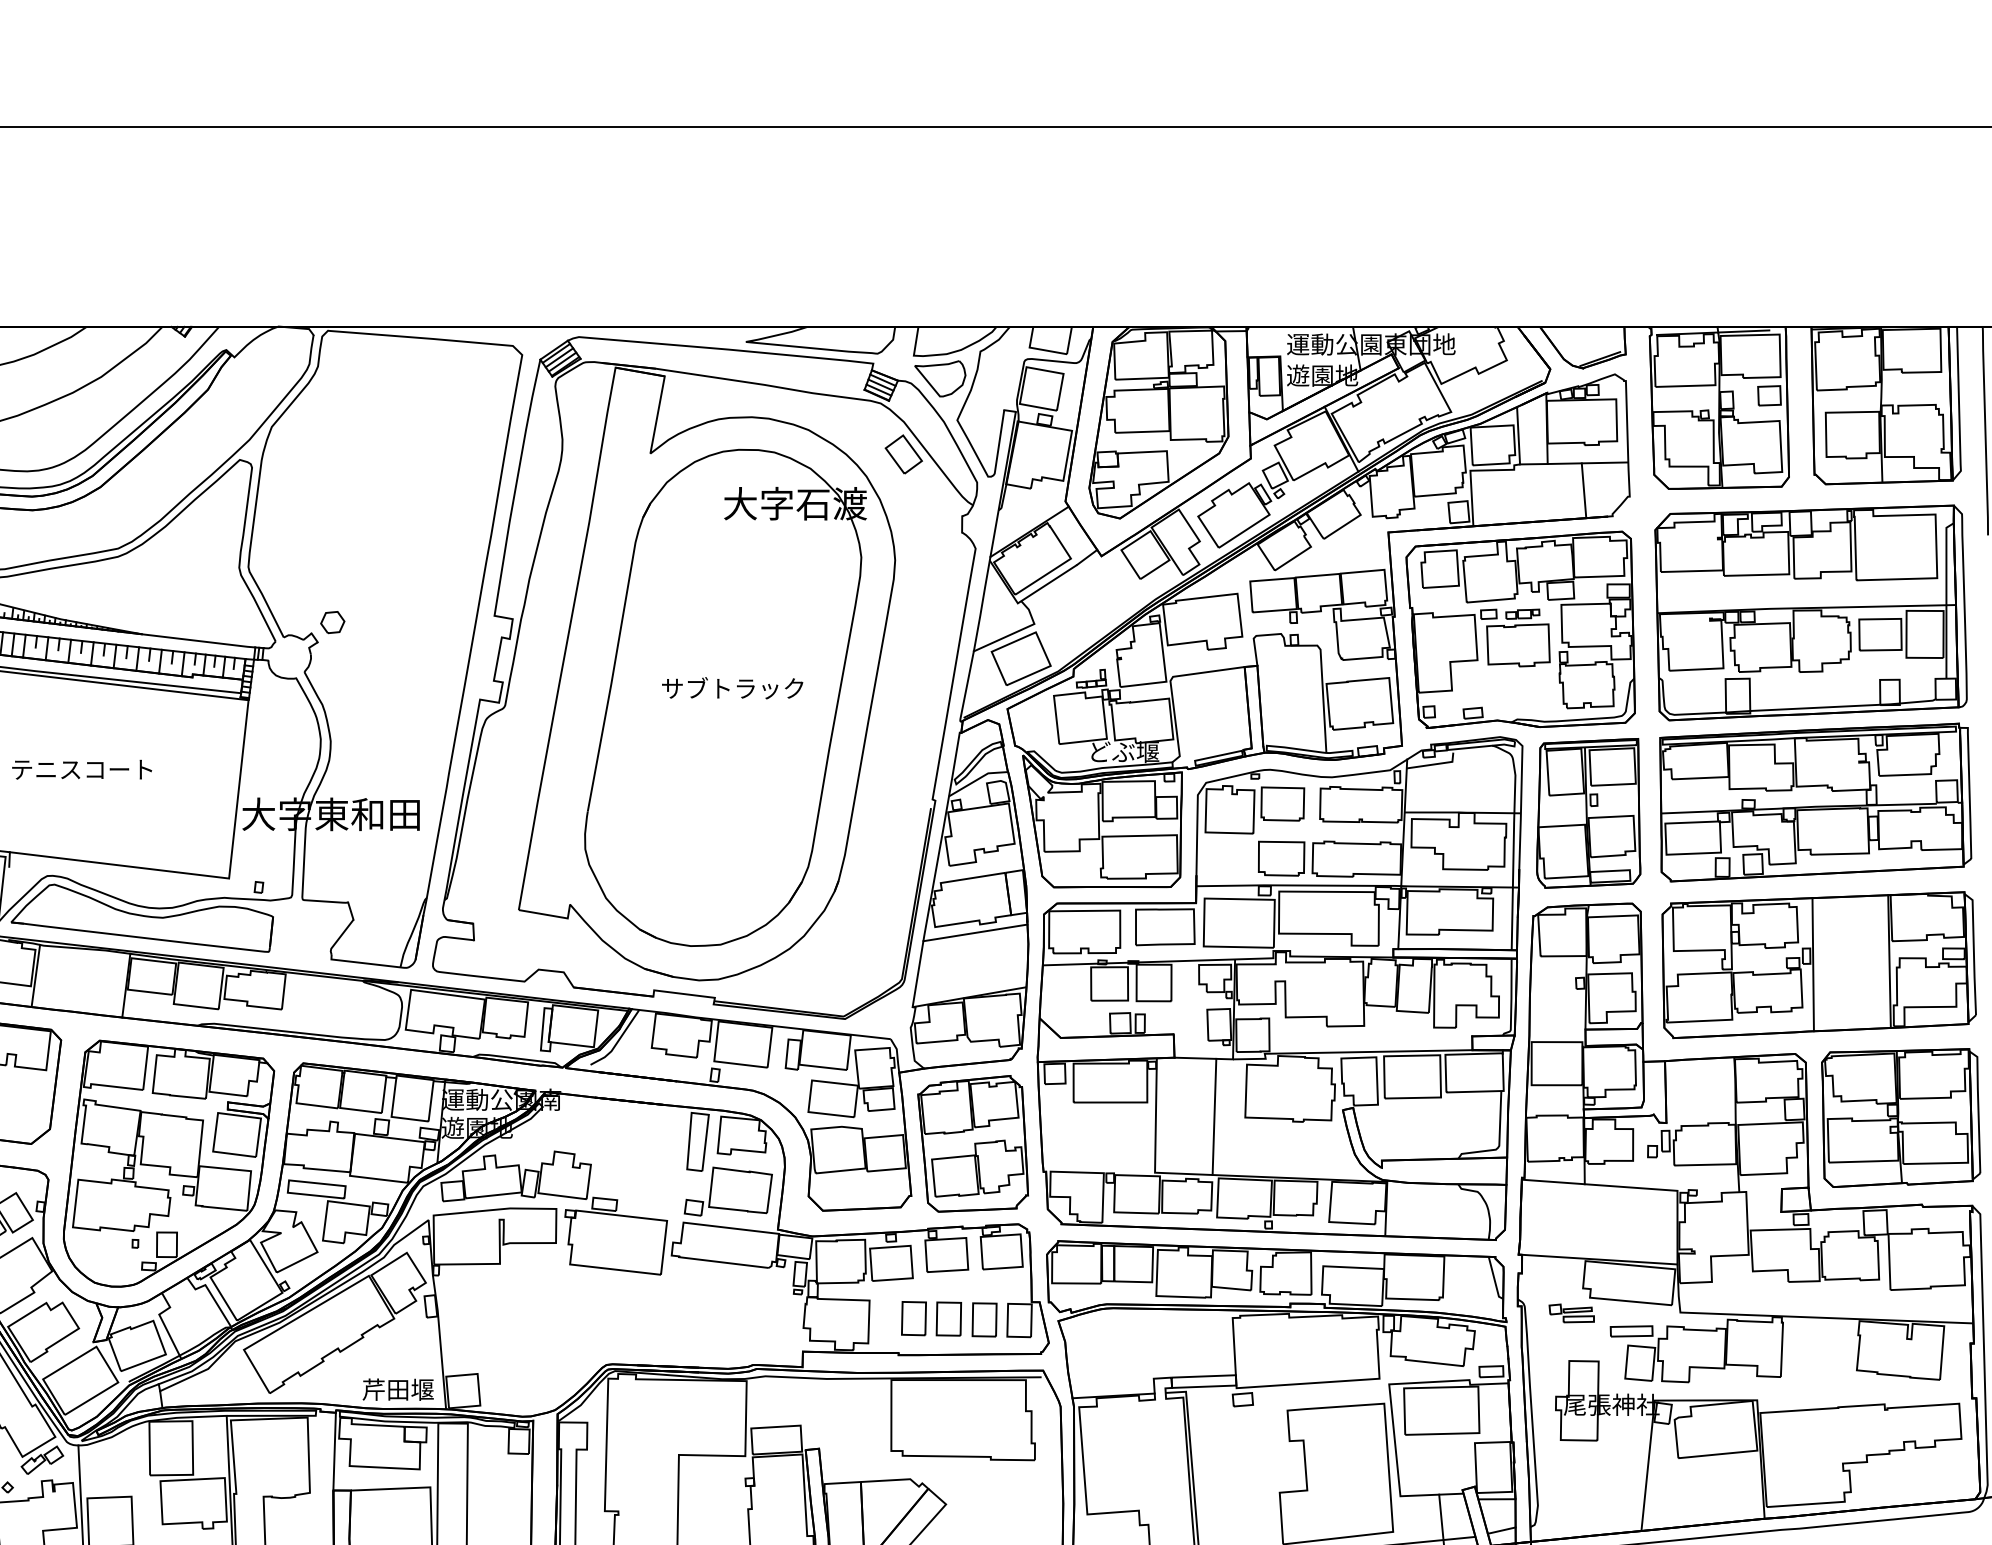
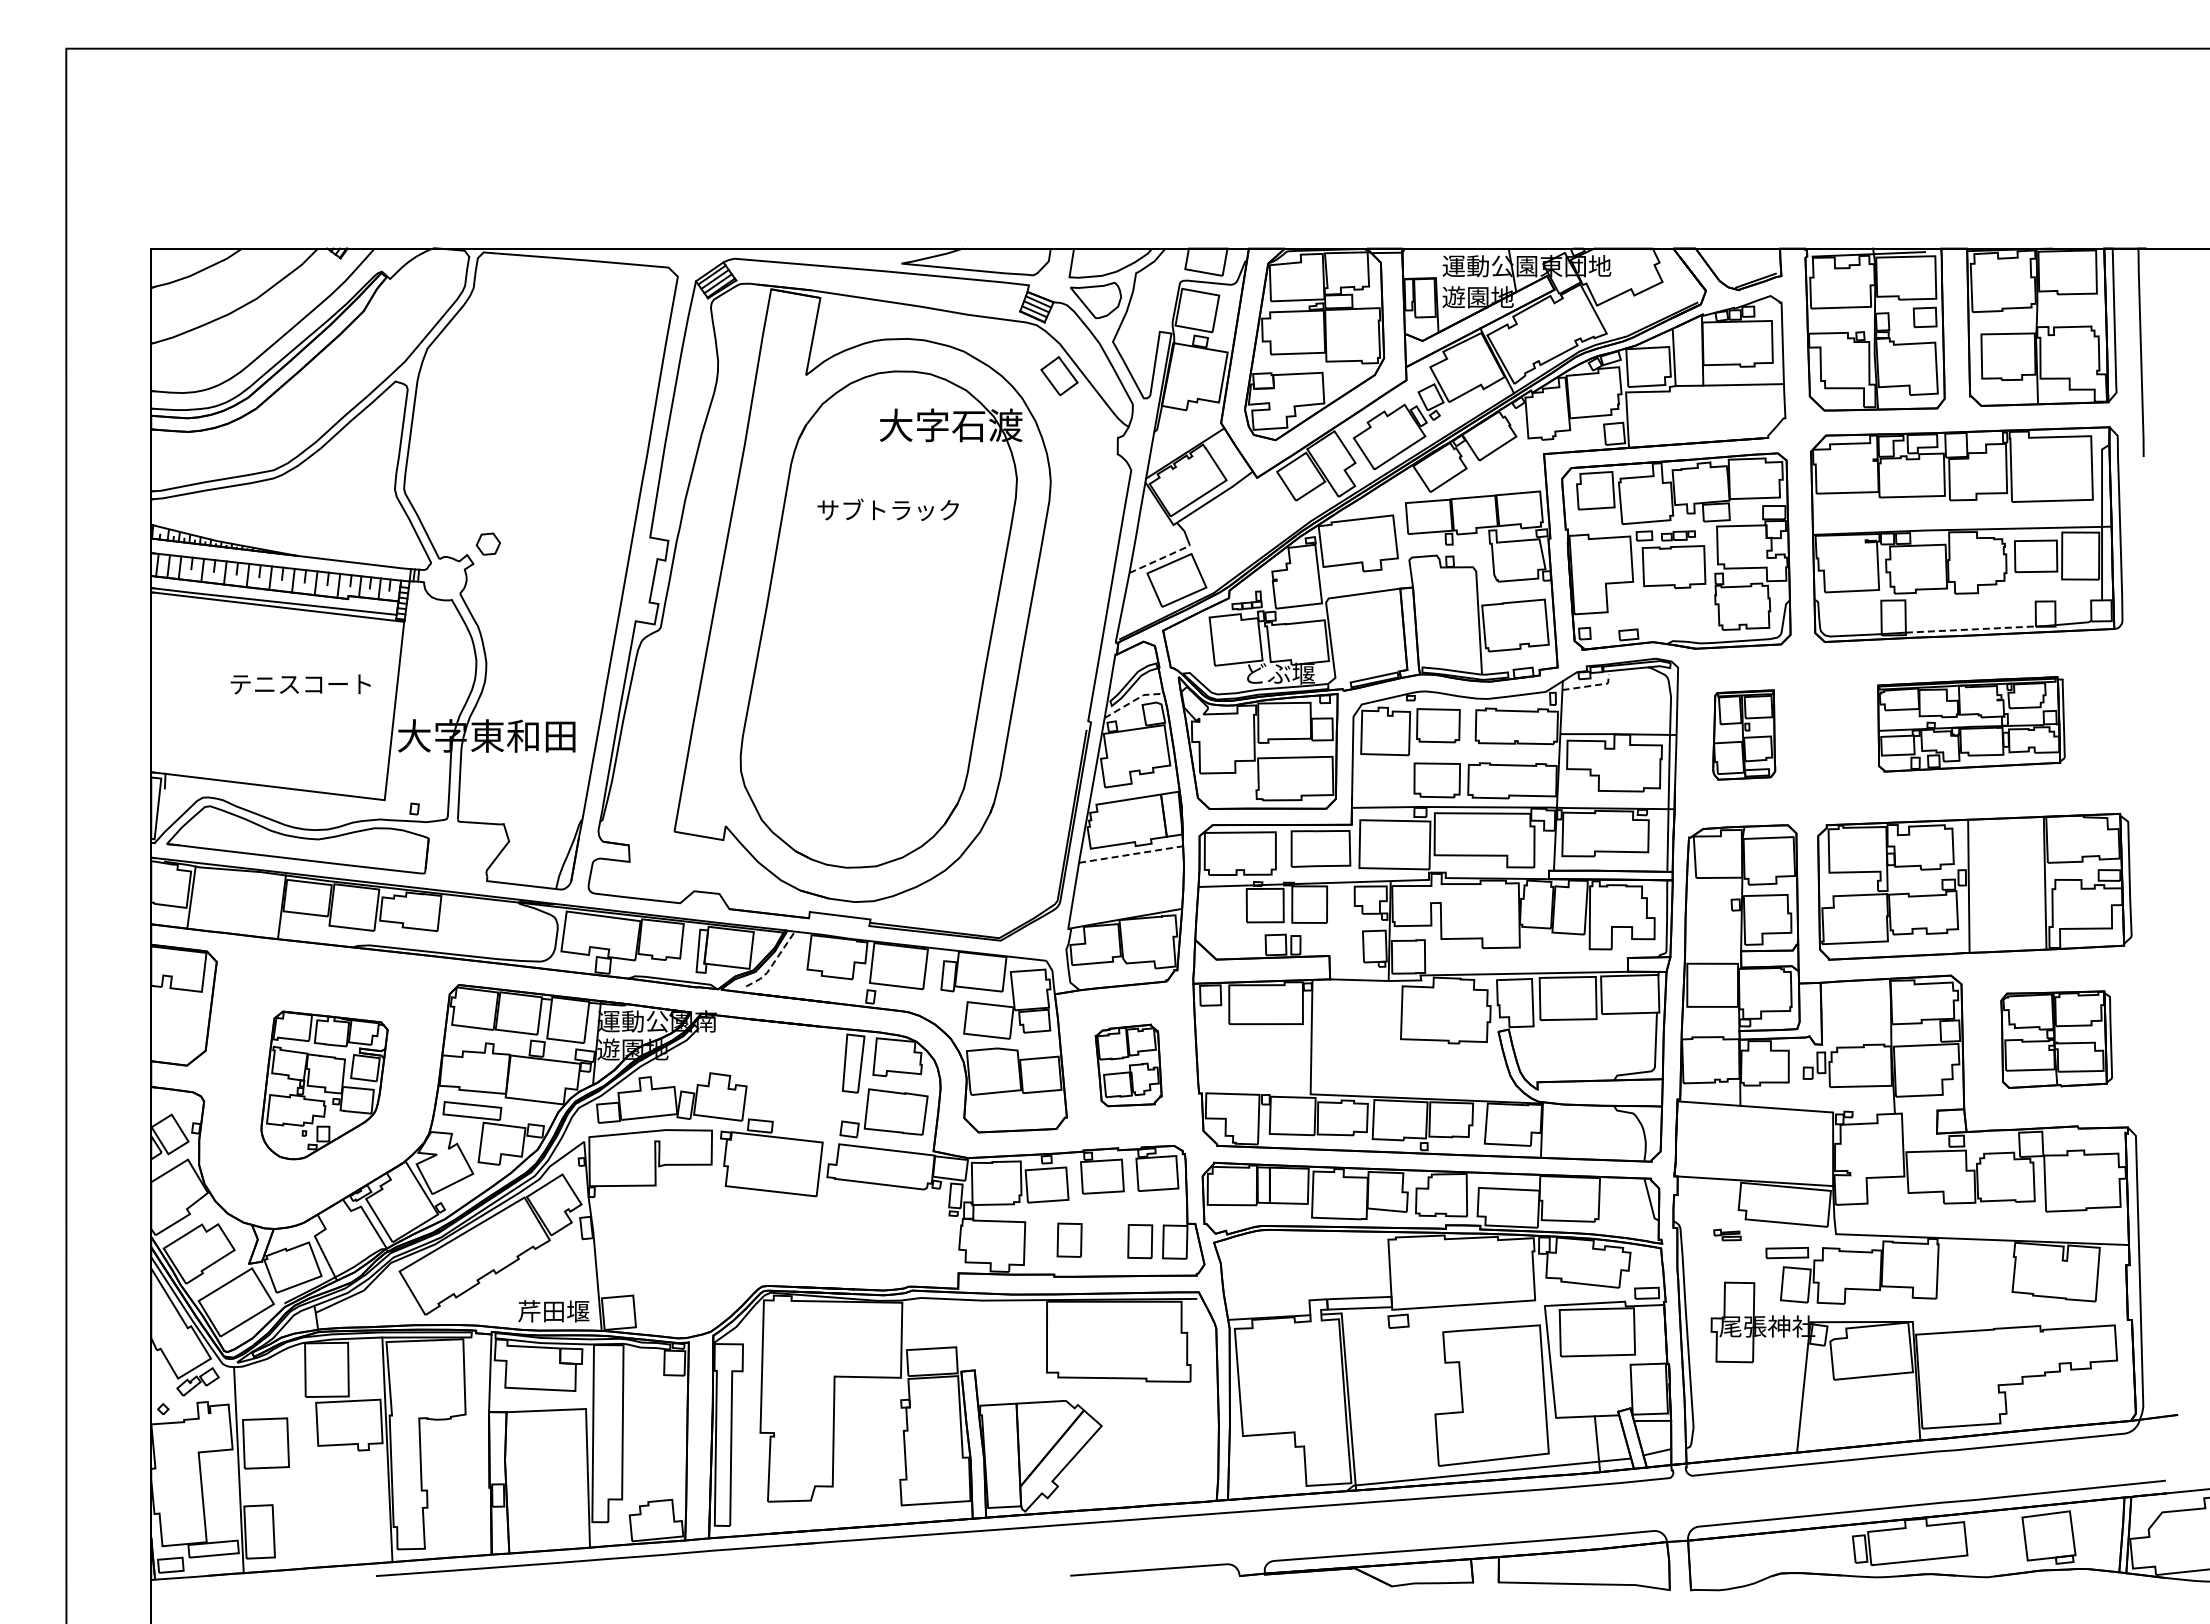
line: (1583, 490) -> (1739, 412), removed
line: (1004, 637) -> (1160, 559), solid -> dashed
text: (731, 687) -> (887, 509), moved
line: (1815, 707) -> (1971, 629), solid -> dashed
line: (1434, 764) -> (1590, 686), solid -> dashed
text: (81, 769) -> (300, 684), moved
line: (977, 779) -> (1133, 701), solid -> dashed
part: (1815, 802) -> (1971, 724), size x0.6
part: (1587, 812) -> (1743, 734), size x0.6
line: (975, 932) -> (1131, 854), solid -> dashed
line: (617, 1041) -> (773, 963), solid -> dashed
line: (1213, 1116) -> (1369, 1038), removed
part: (1900, 1117) -> (2056, 1039), size x0.7
part: (972, 1143) -> (1128, 1065), size x0.6
part: (168, 1163) -> (324, 1085), size x0.6
part: (1571, 1312) -> (1727, 1234), size x0.6
part: (948, 1318) -> (1104, 1240), removed

